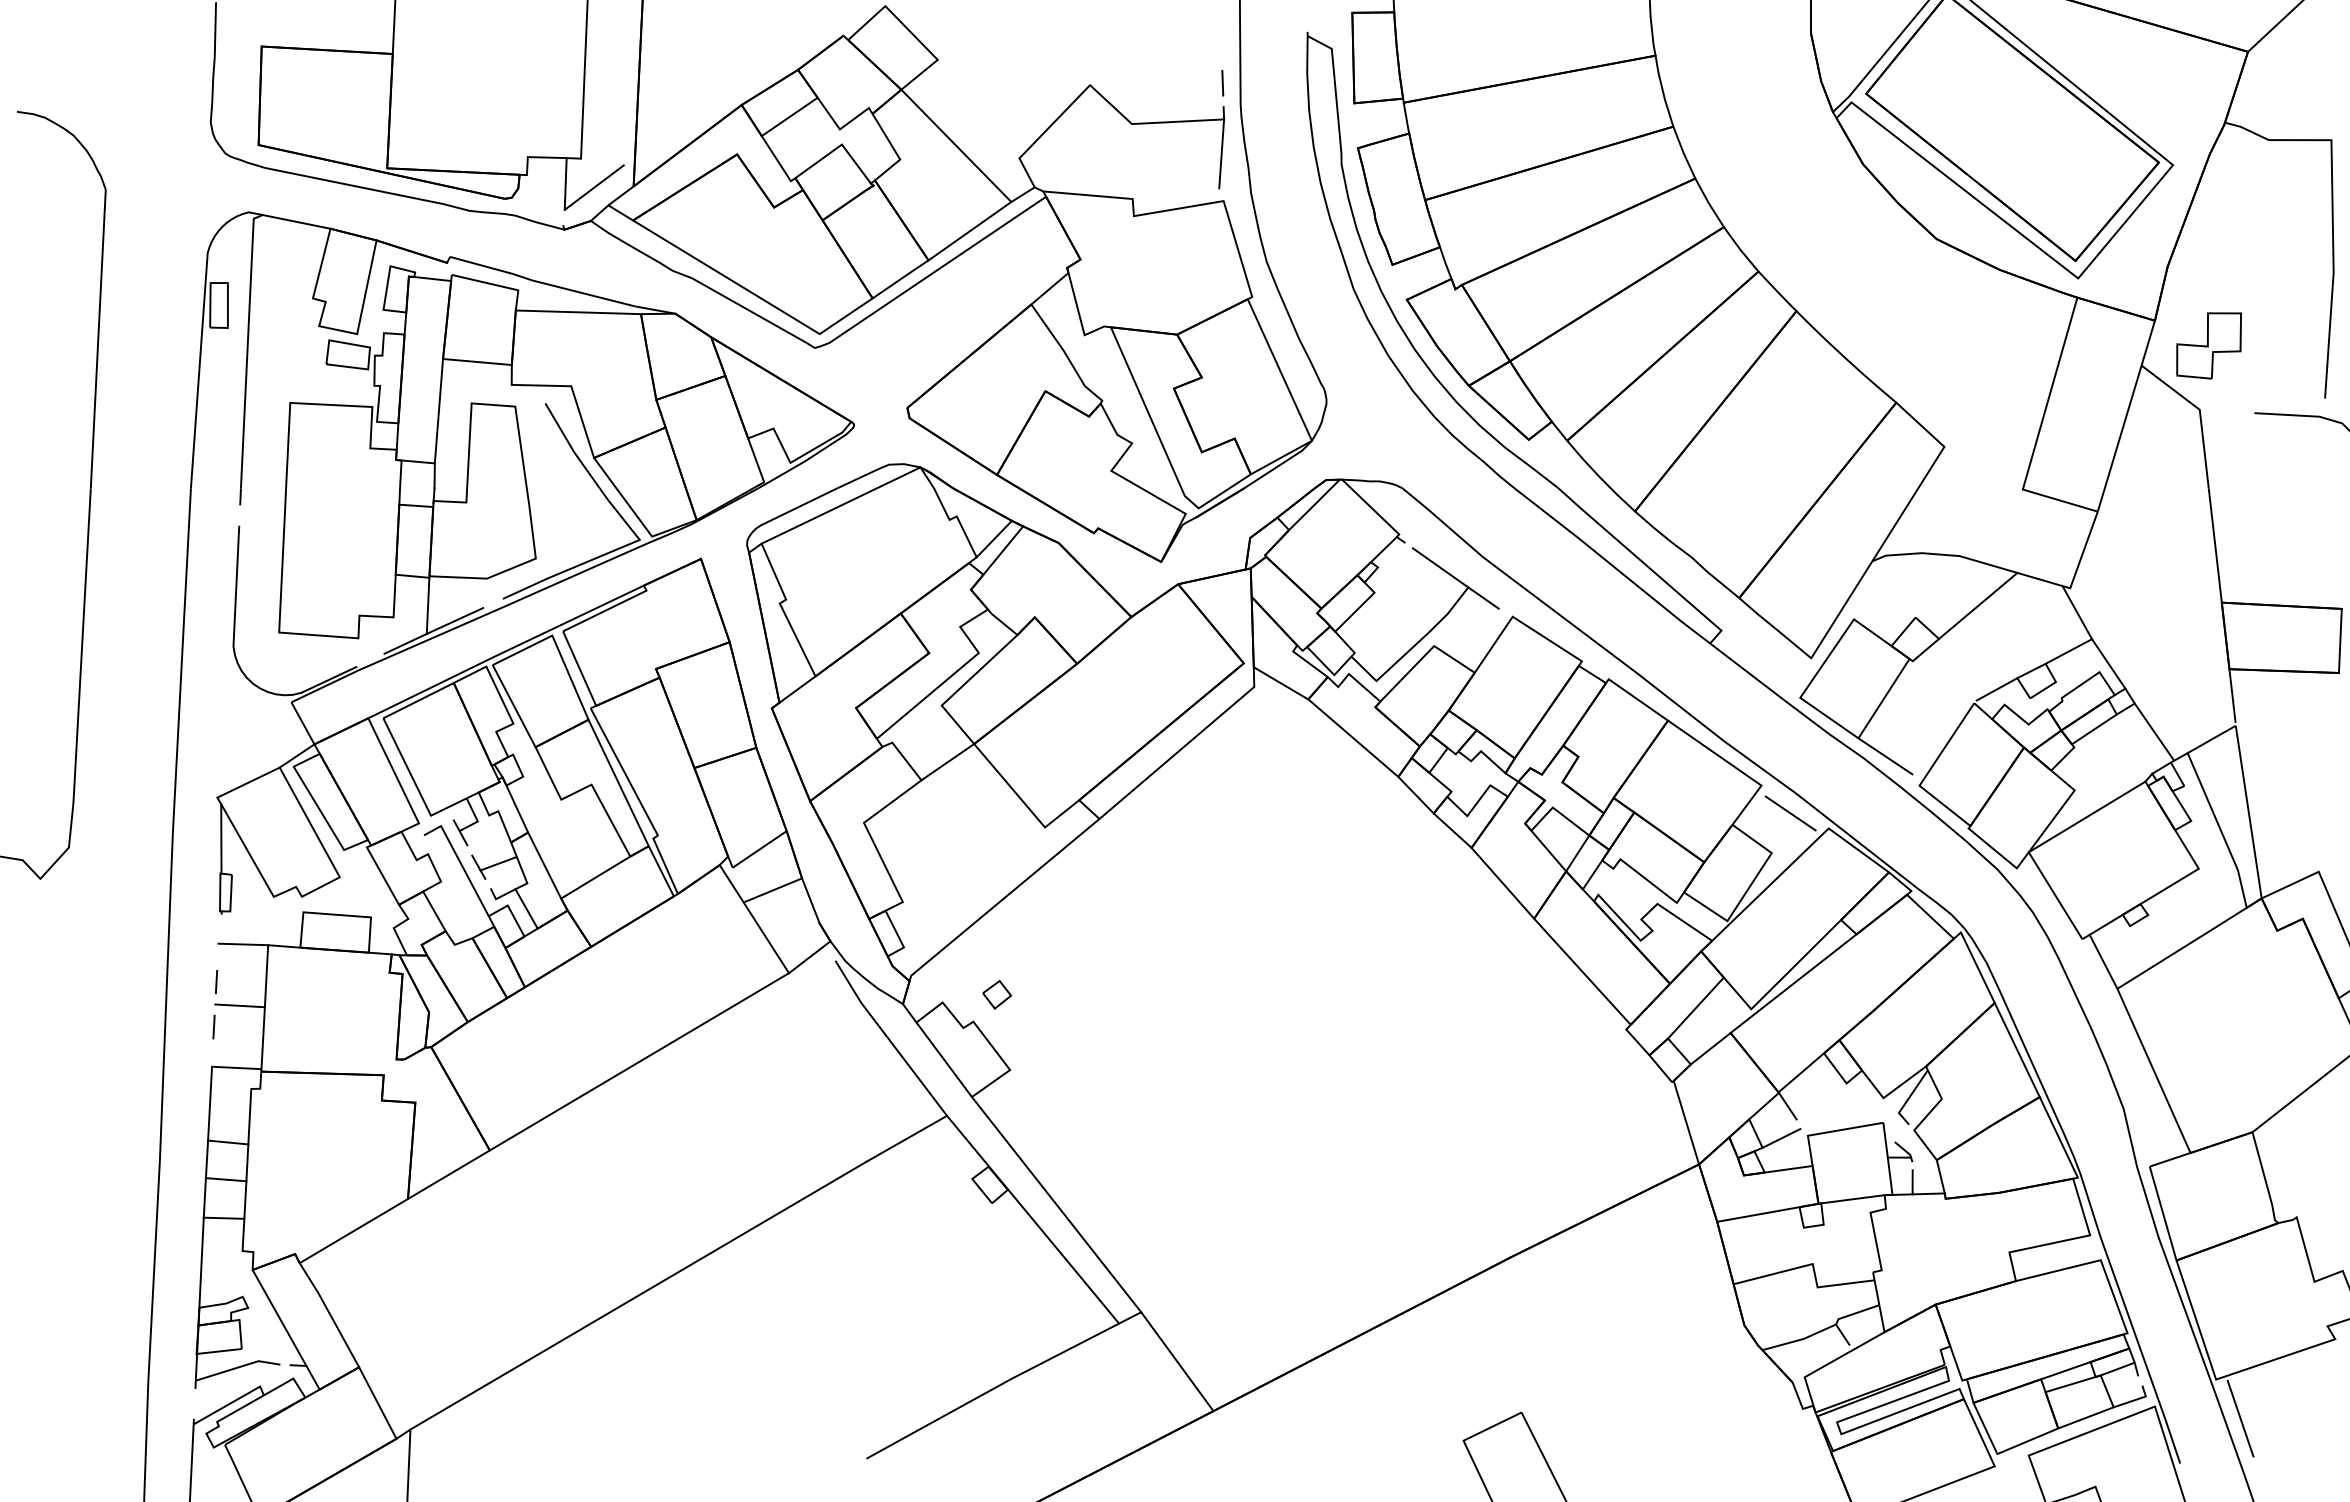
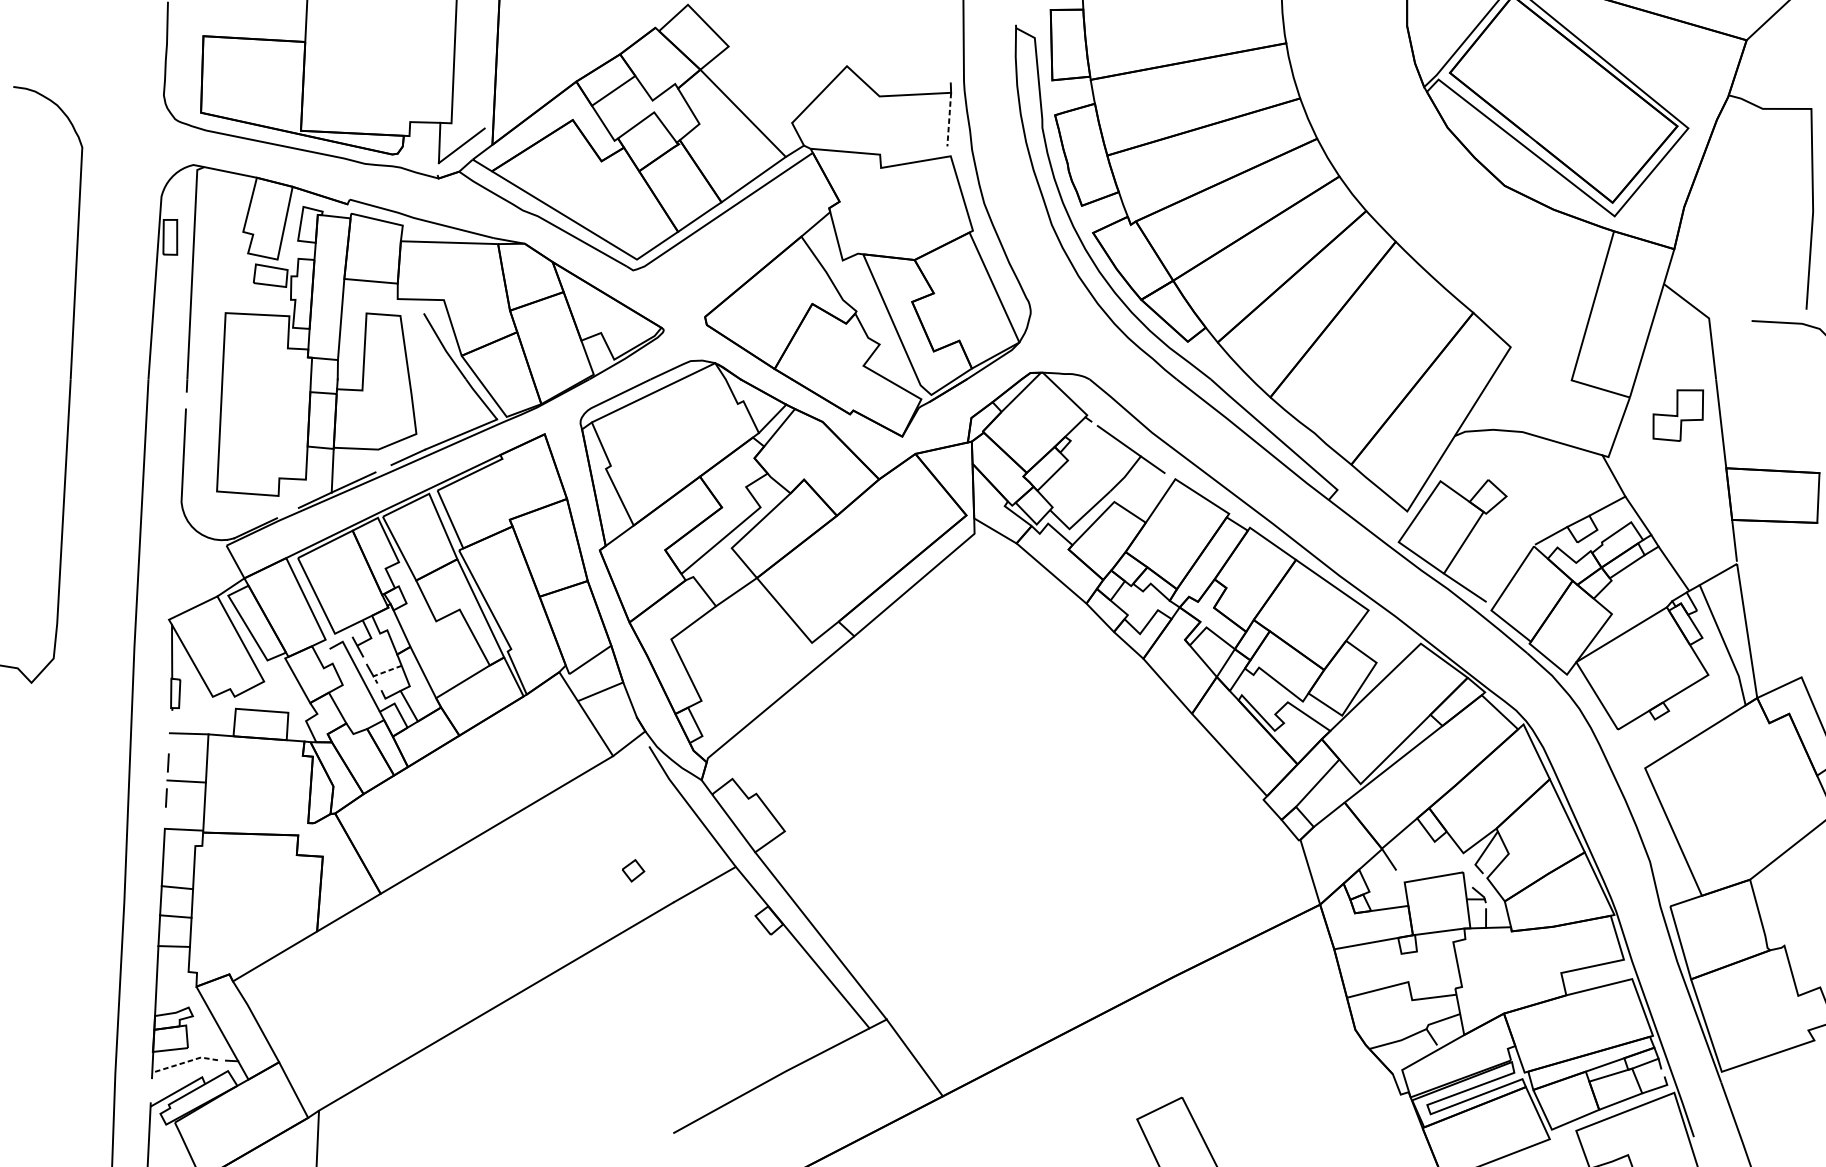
line: (1222, 82) -> (949, 64), removed
line: (1221, 153) -> (949, 119), solid -> dashed
part: (2208, 345) -> (1677, 415), moved
line: (1978, 605) -> (1537, 470), removed
line: (1790, 813) -> (1391, 632), removed
line: (492, 865) -> (382, 672), solid -> dashed
line: (2103, 961) -> (1634, 747), removed
part: (997, 994) -> (633, 870), moved
line: (1781, 1137) -> (1384, 883), removed
line: (238, 1367) -> (185, 1062), solid -> dashed
line: (2240, 1418) -> (1740, 1102), removed

